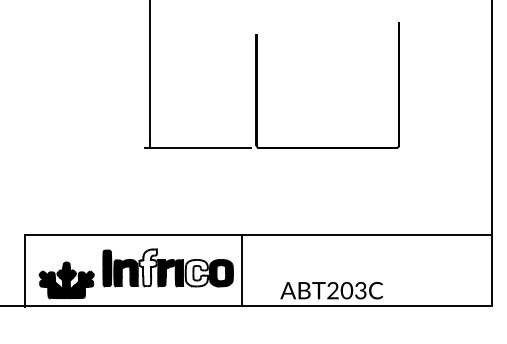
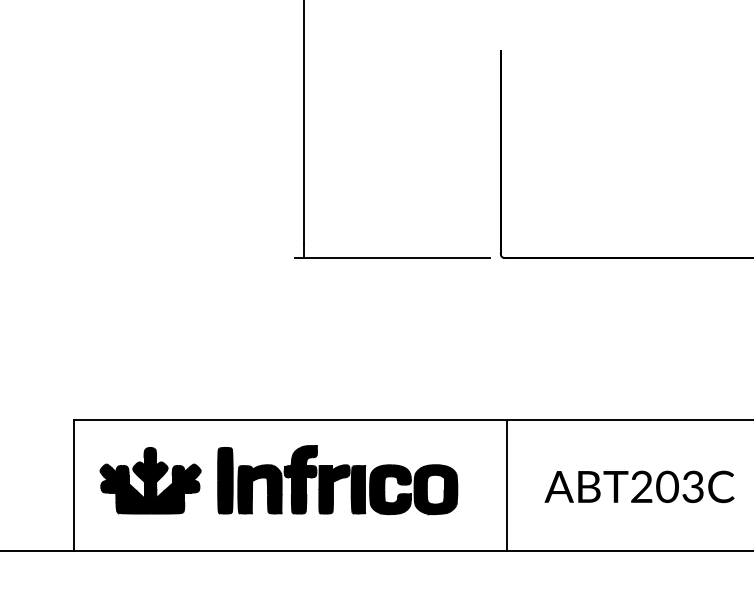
fill: (147, 267) -> (299, 479), added
line: (241, 270) -> (506, 484), moved
fill: (196, 272) -> (389, 488), added
part: (66, 280) -> (150, 481), moved
text: (331, 290) -> (639, 486), moved

